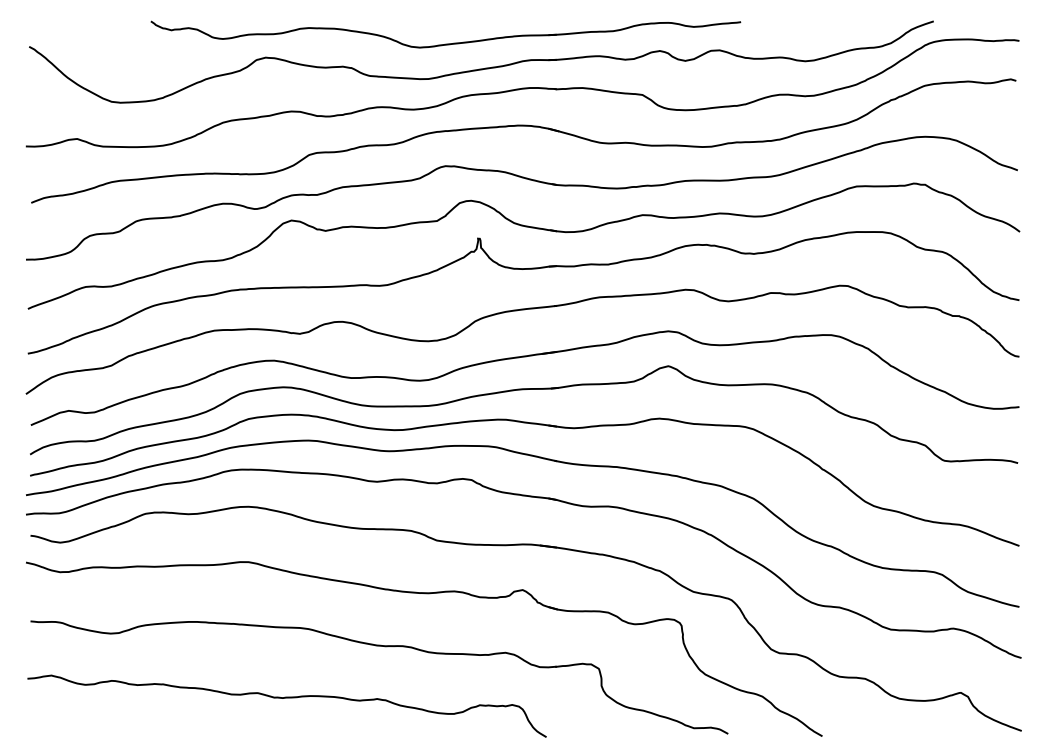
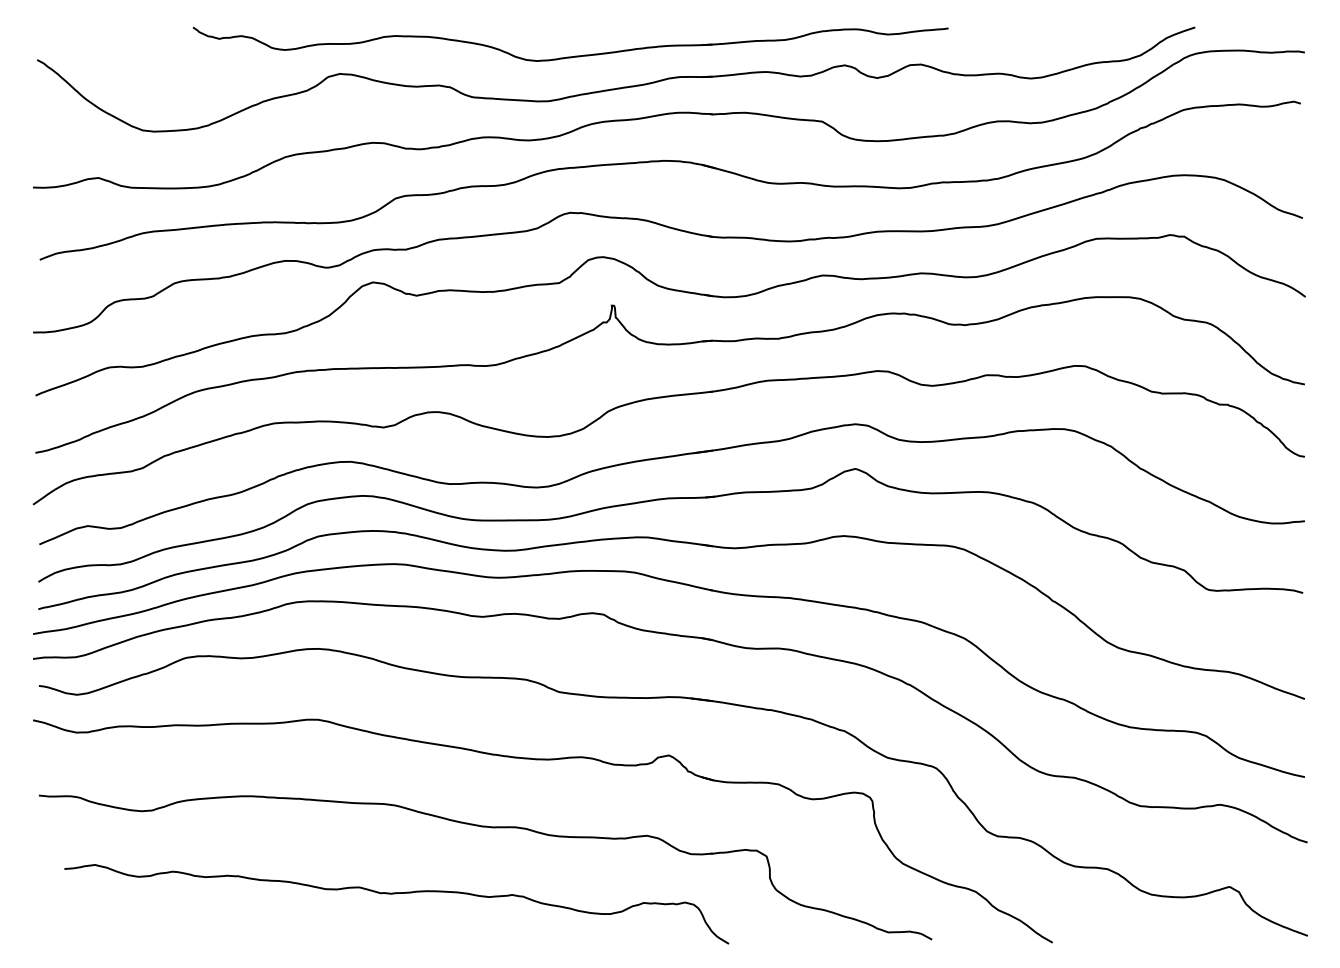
curve: (286, 698) -> (396, 894), moved

